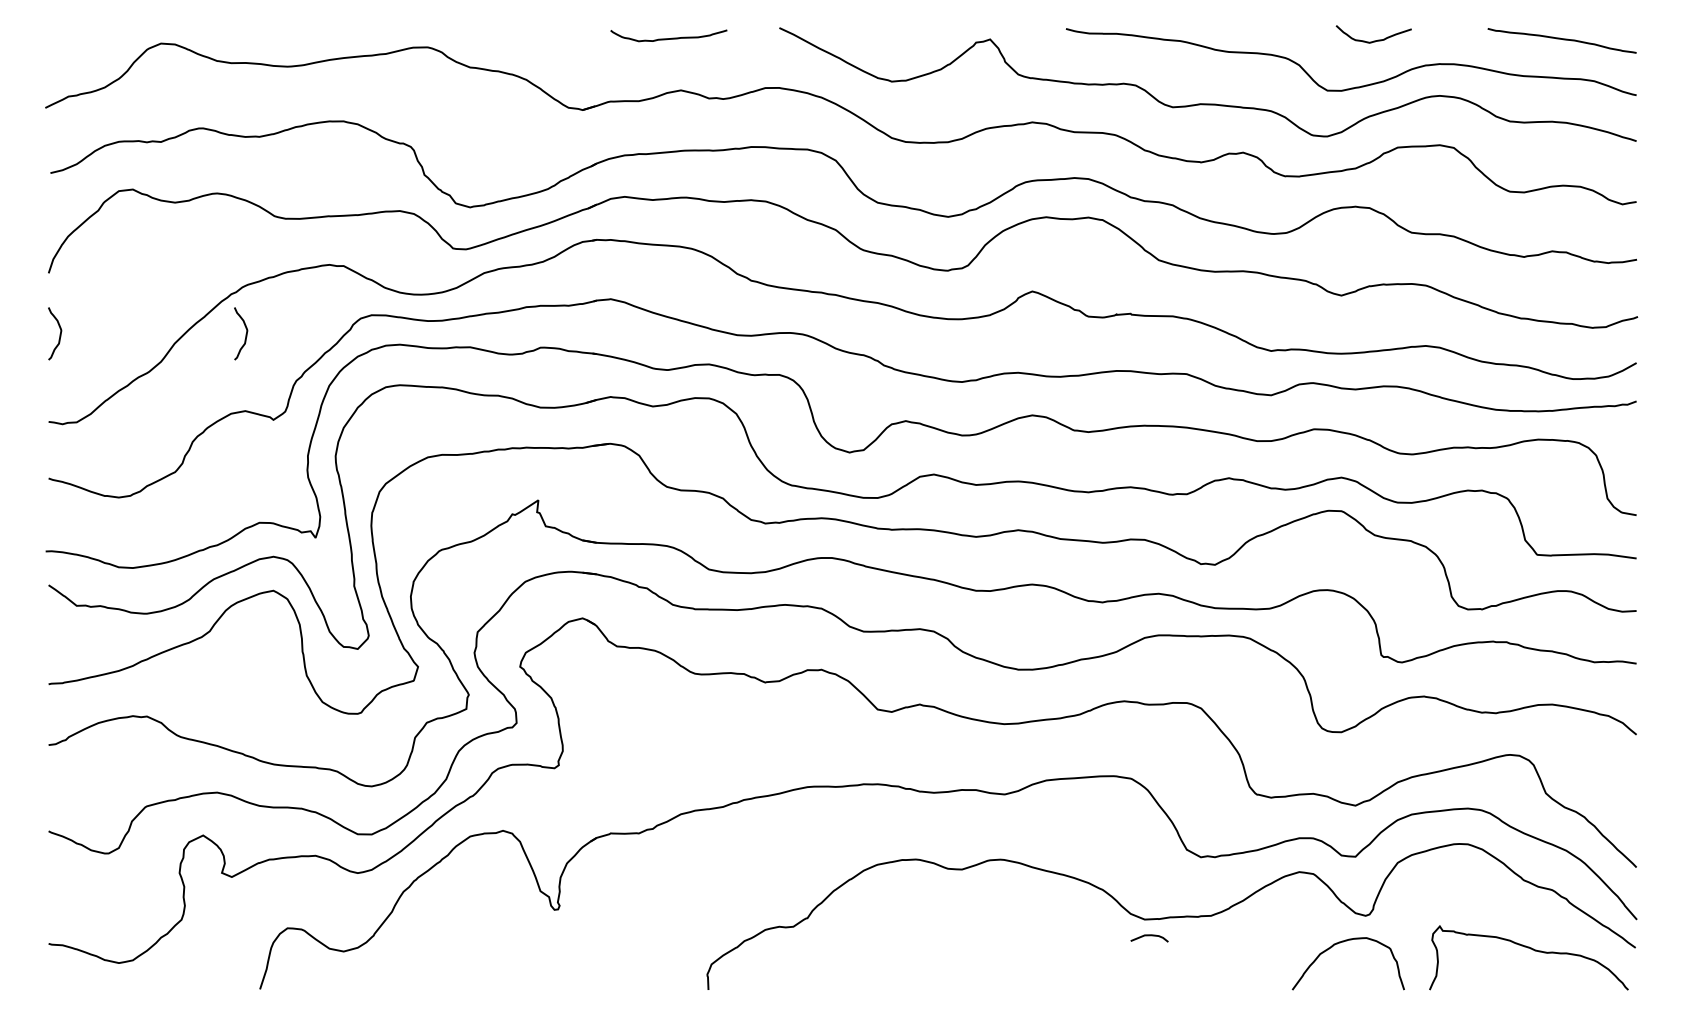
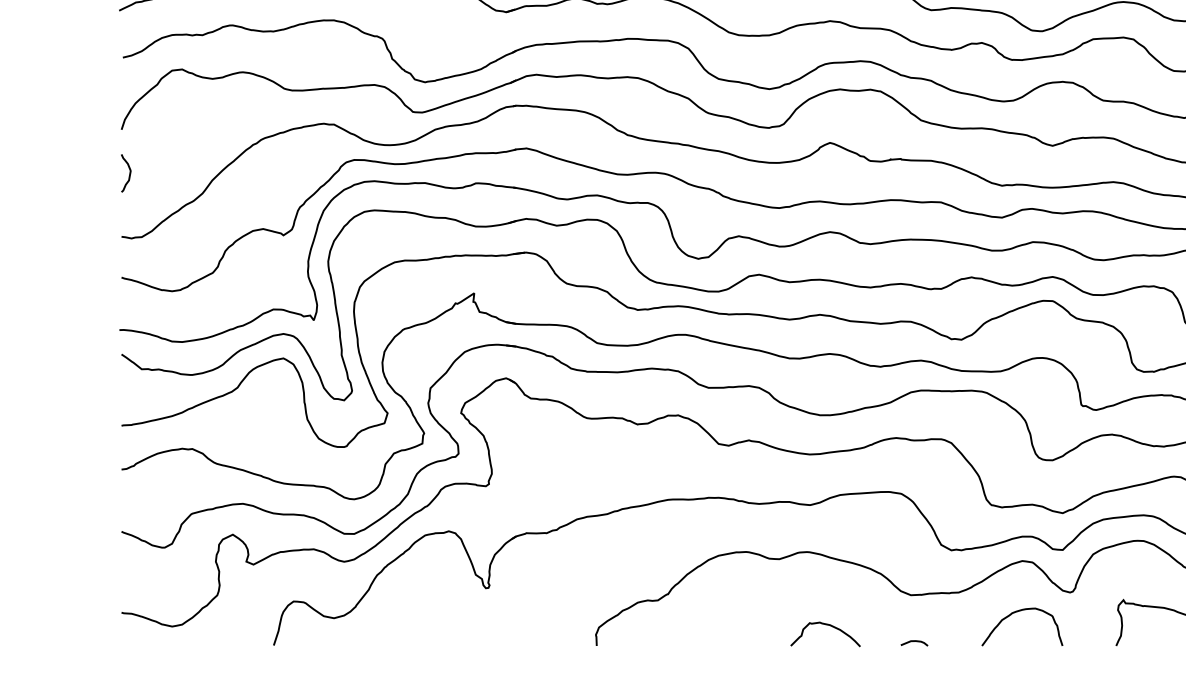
curve: (245, 334) -> (263, 173), removed
curve: (1149, 936) -> (914, 641), moved
curve: (1340, 943) -> (1016, 612), moved
curve: (1028, 961) -> (827, 625), added

